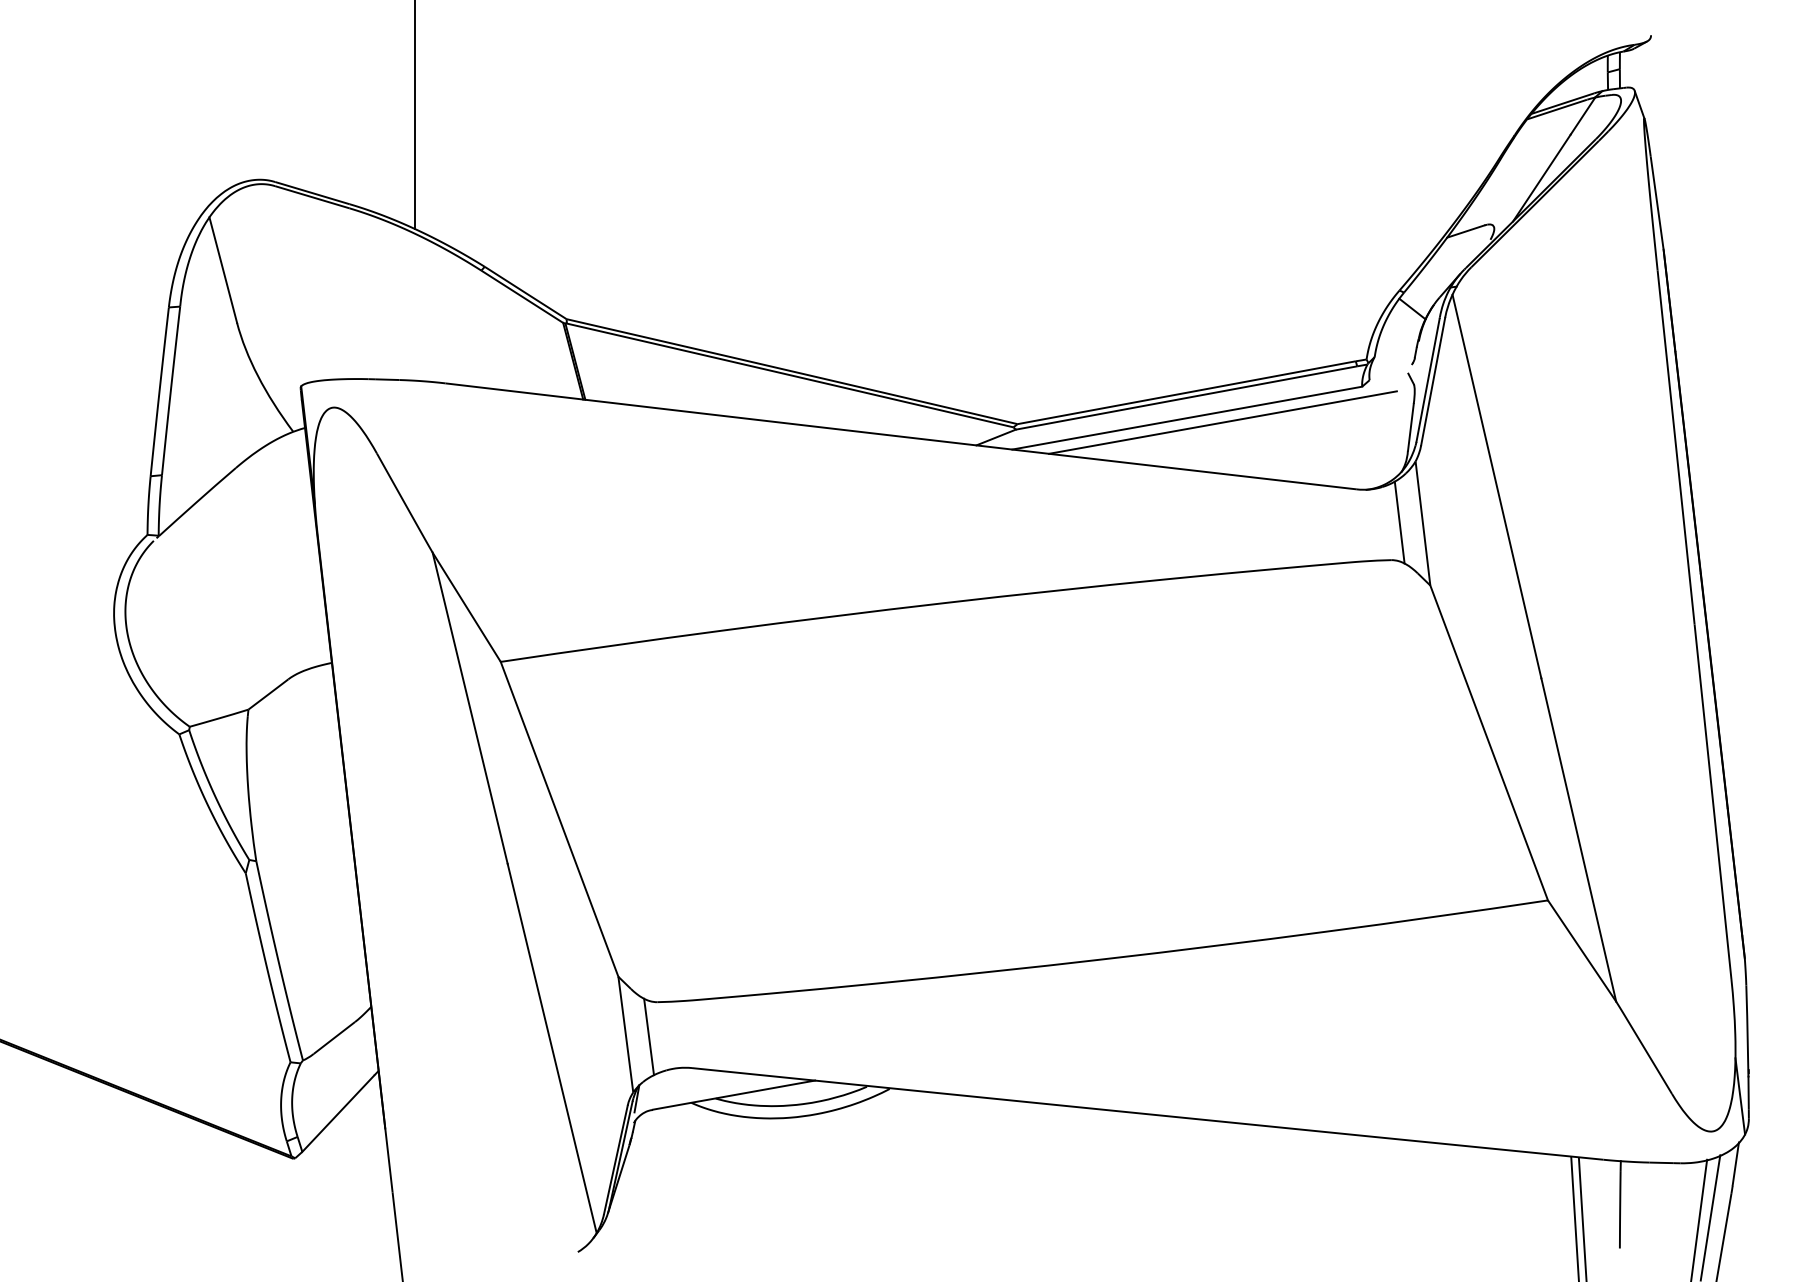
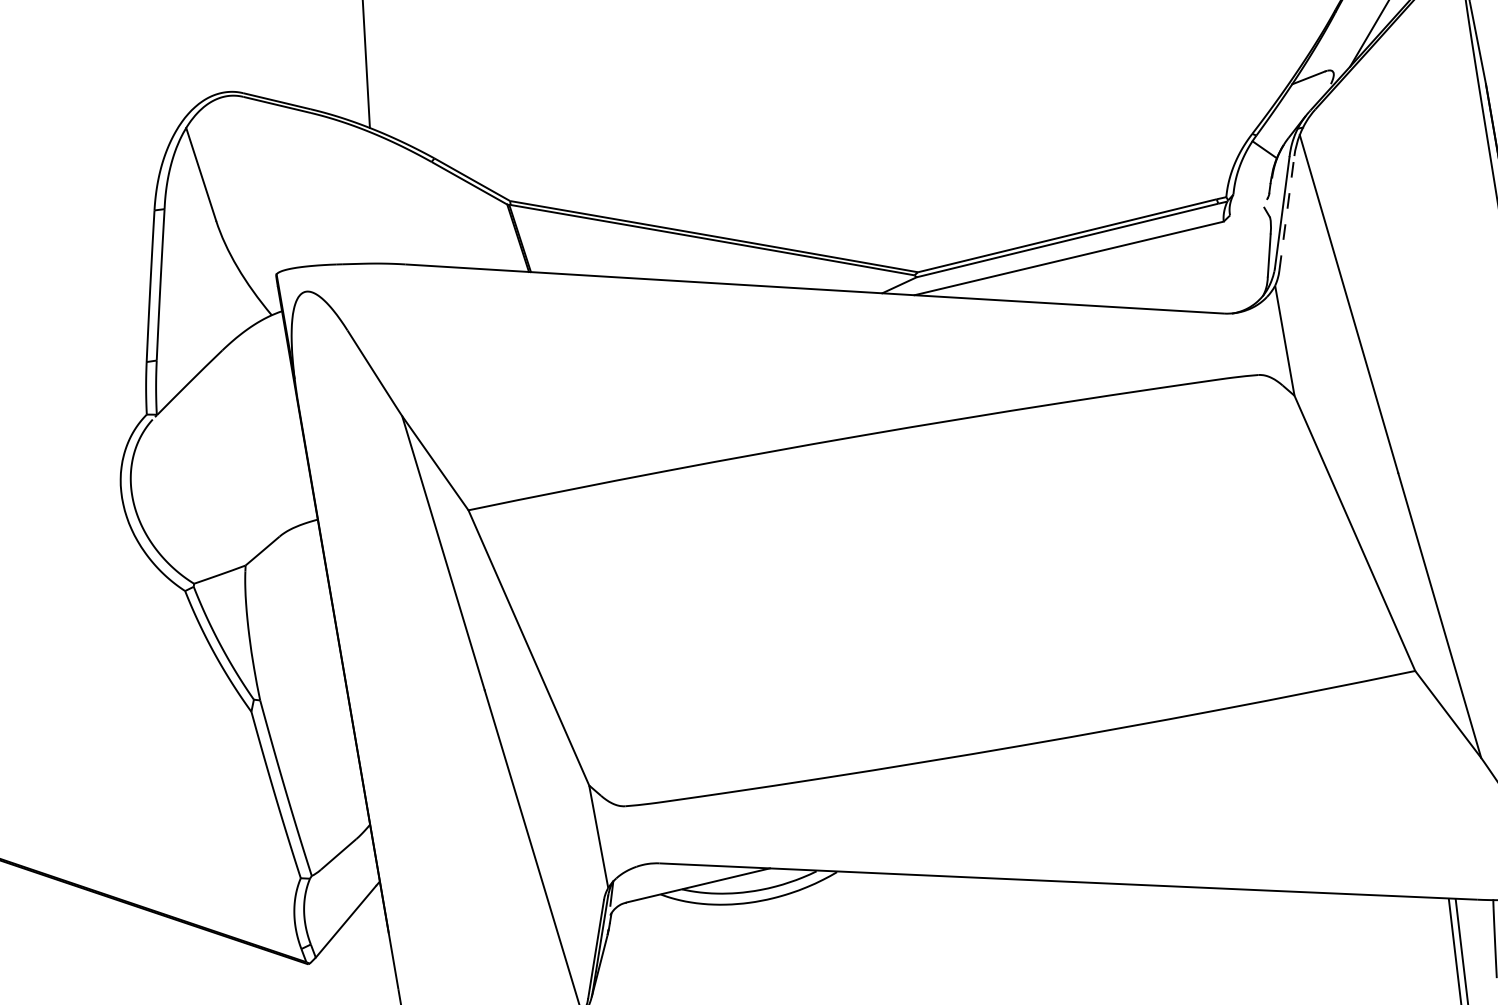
line: (1433, 381) -> (1287, 213), solid -> dashed
line: (1222, 422) -> (1100, 260), removed
line: (1399, 522) -> (1263, 341), removed
line: (649, 1036) -> (619, 837), removed

